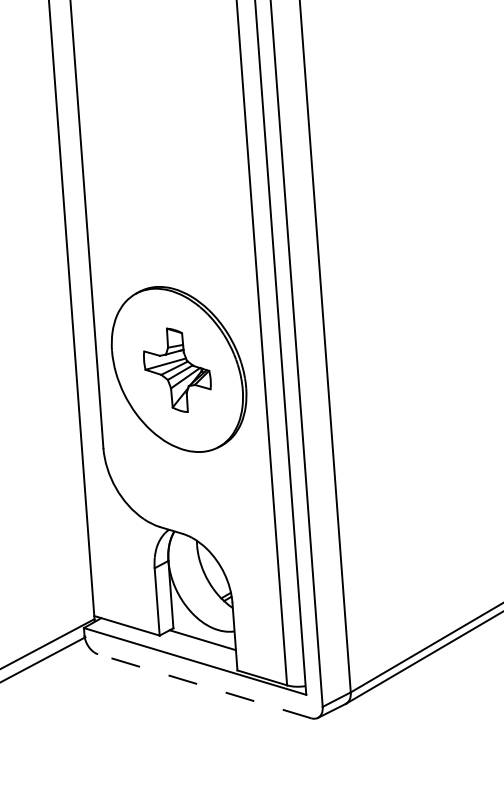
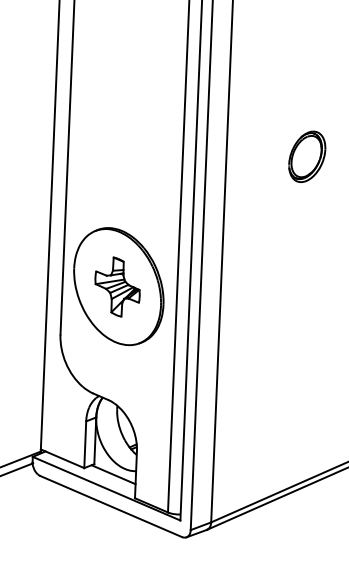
part: (428, 151) -> (307, 156), added
line: (203, 686) -> (110, 506), dashed -> solid

